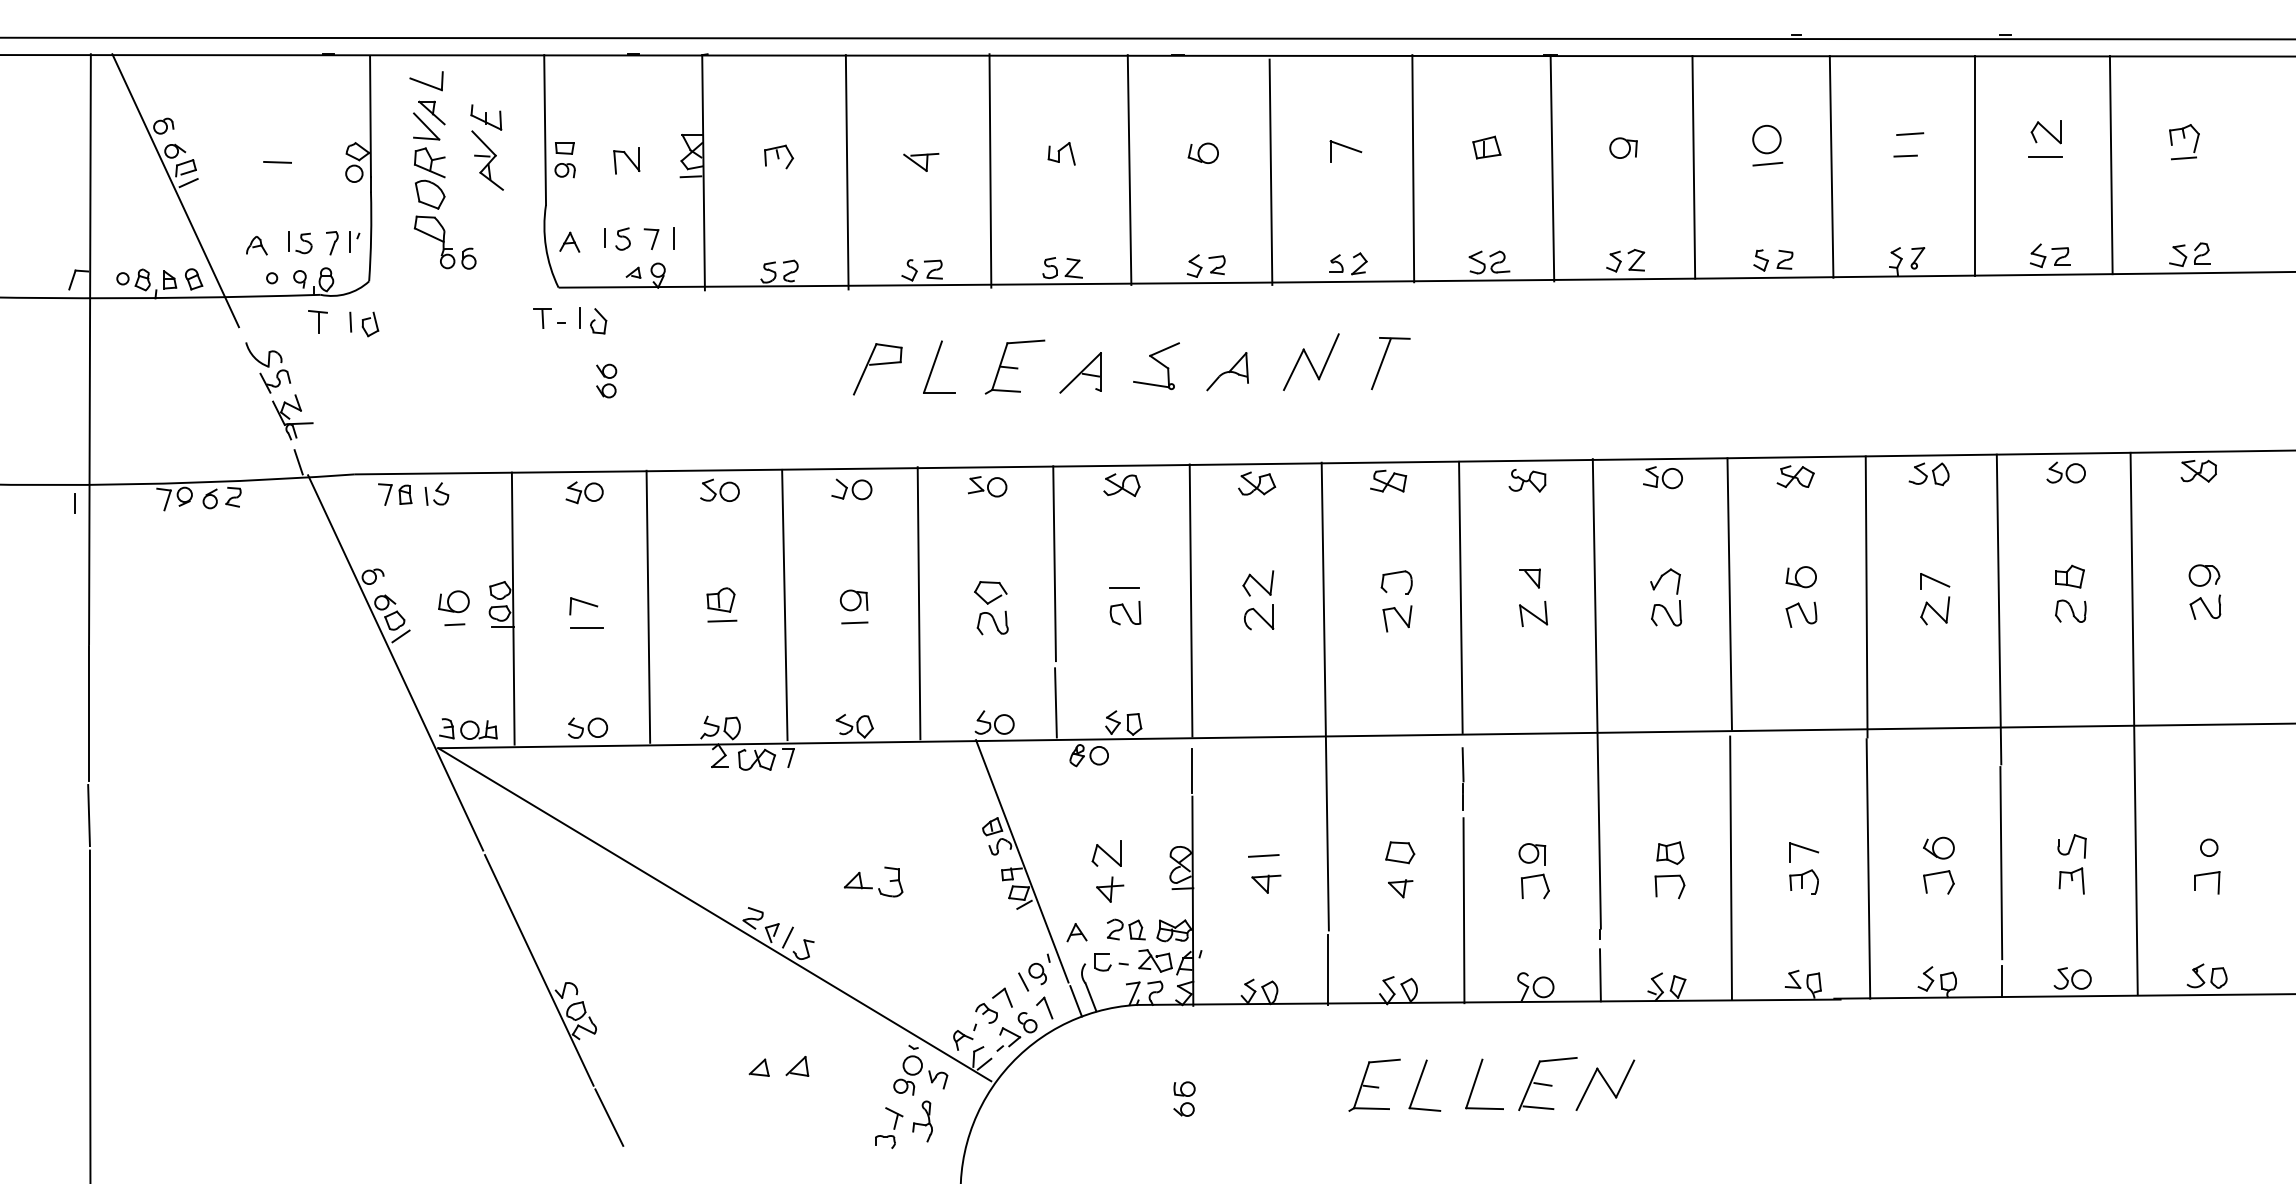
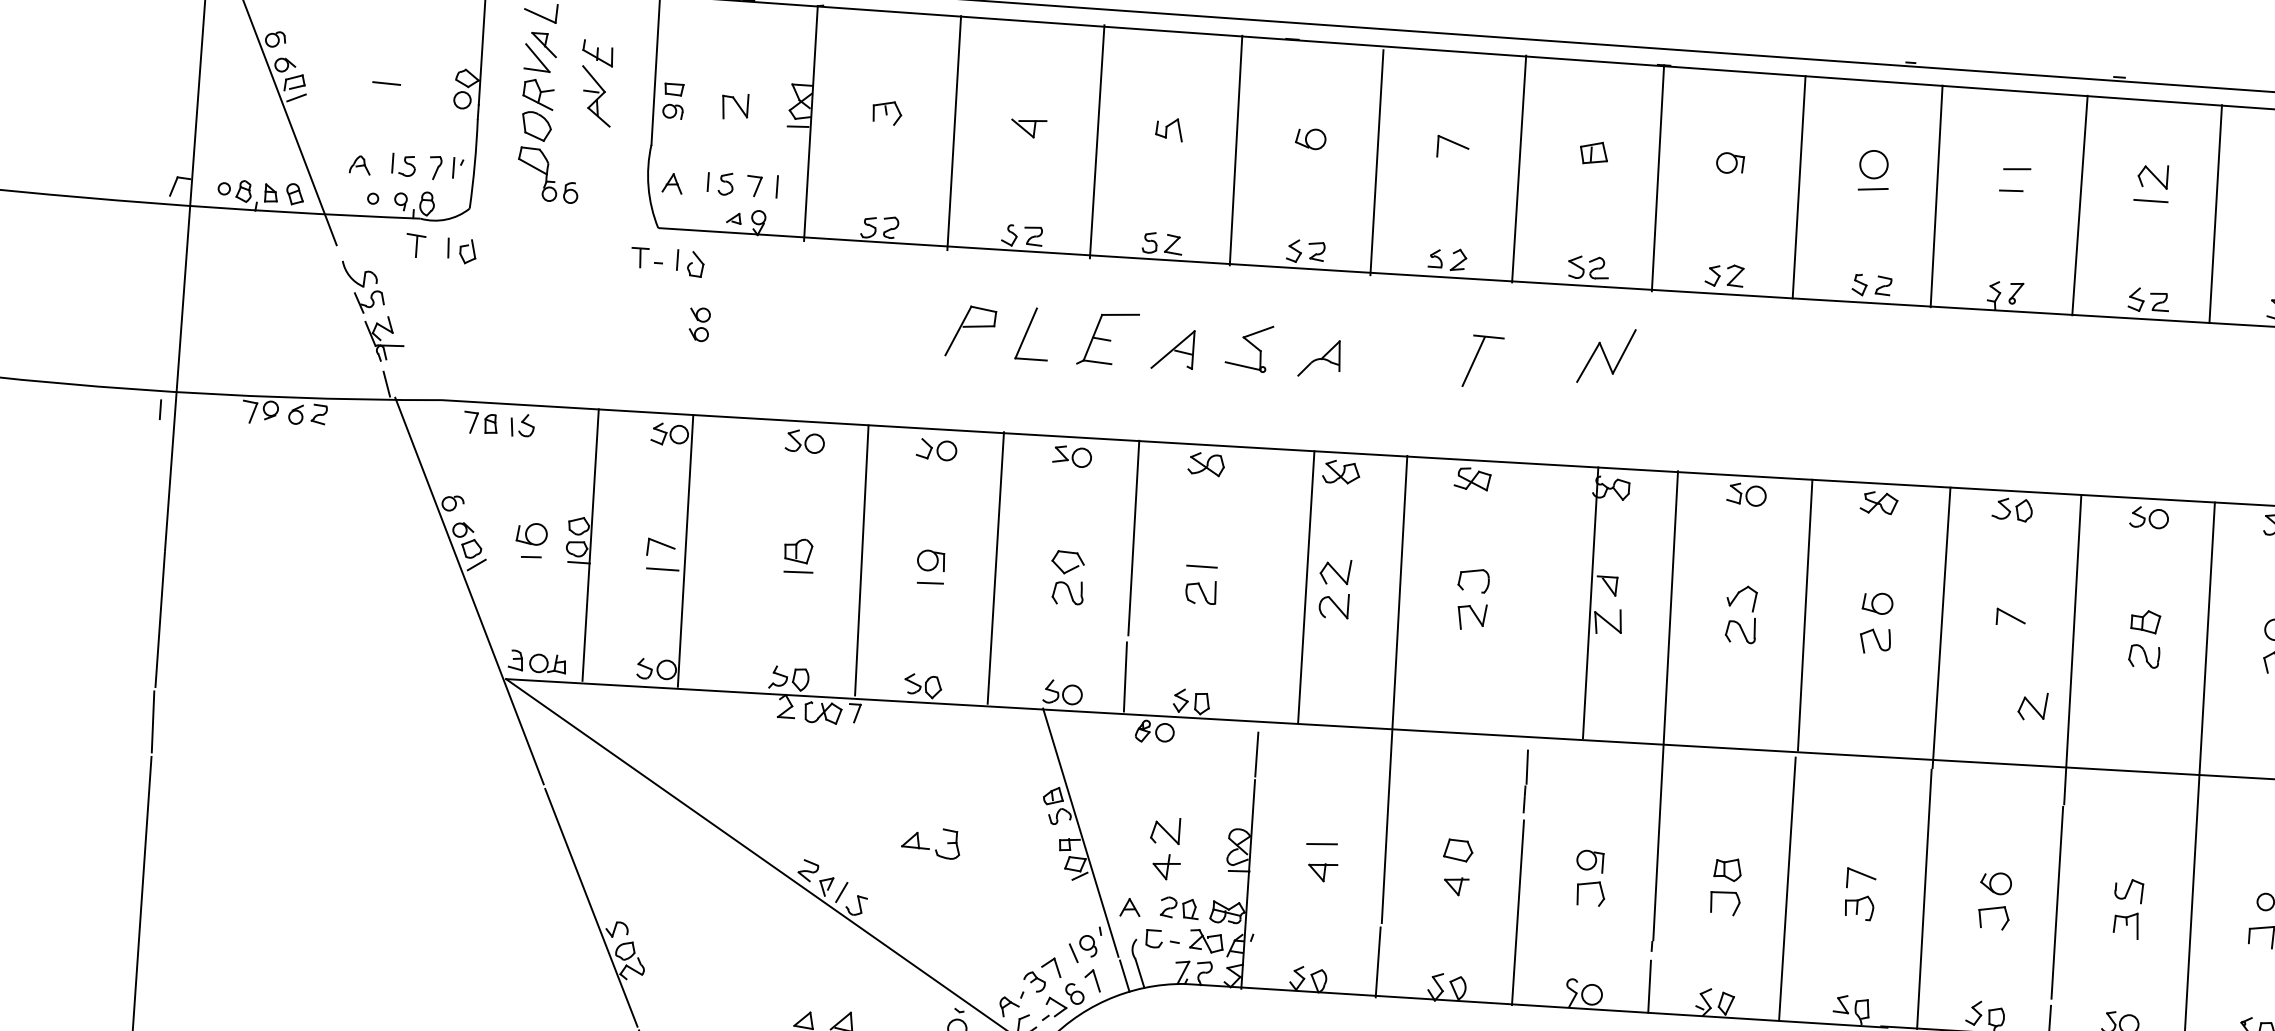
part: (1311, 361) -> (1606, 355), moved
line: (1460, 596) -> (1590, 601), moved
line: (1190, 600) -> (1305, 586), moved
line: (648, 606) -> (685, 550), moved
part: (1935, 610) -> (2033, 706), moved

